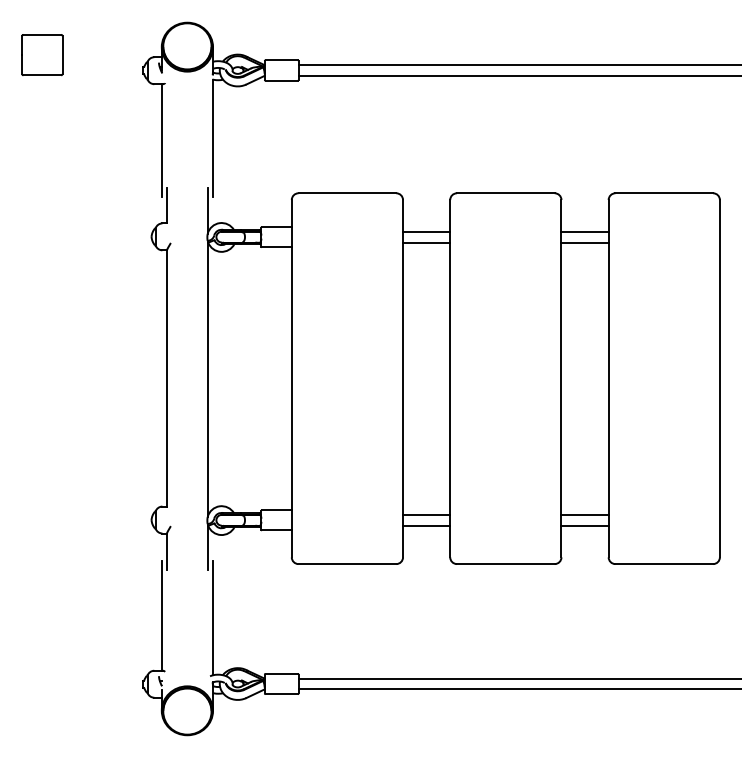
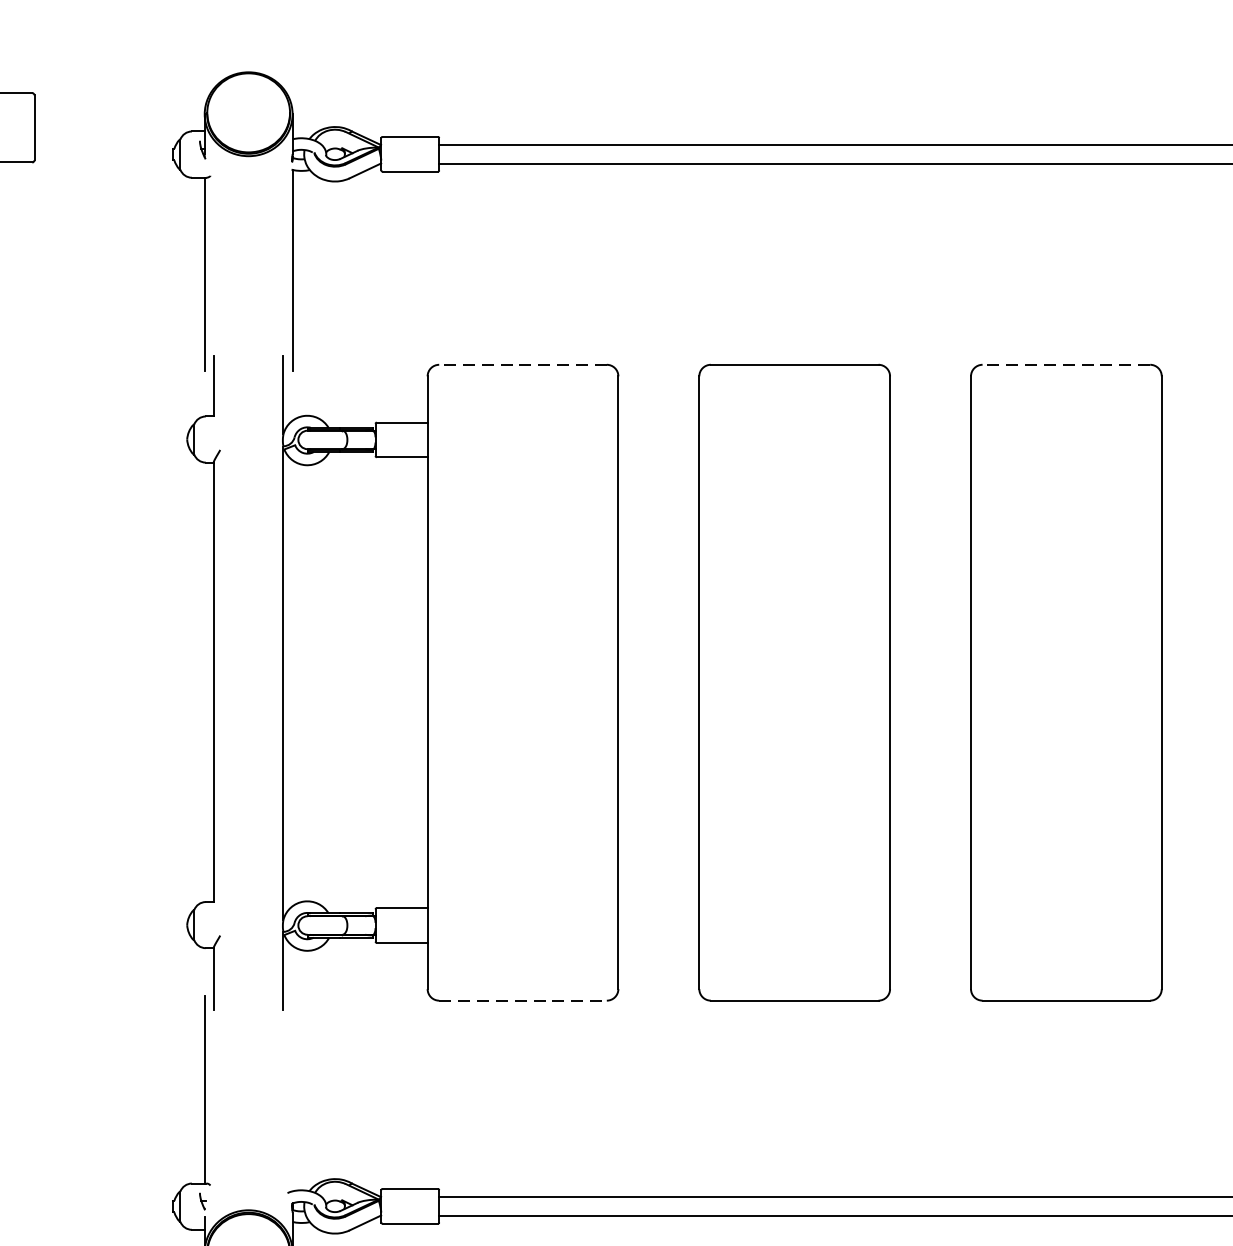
line: (347, 193) -> (523, 365), solid -> dashed
line: (664, 193) -> (1066, 365), solid -> dashed
line: (426, 231) -> (658, 430), removed
line: (584, 231) -> (929, 430), removed
line: (426, 242) -> (658, 449), removed
line: (584, 242) -> (929, 449), removed
line: (426, 514) -> (658, 915), removed
line: (584, 514) -> (929, 915), removed
line: (426, 525) -> (658, 934), removed
line: (584, 525) -> (929, 934), removed
line: (347, 564) -> (523, 1001), solid -> dashed
line: (213, 618) -> (293, 1093), removed

